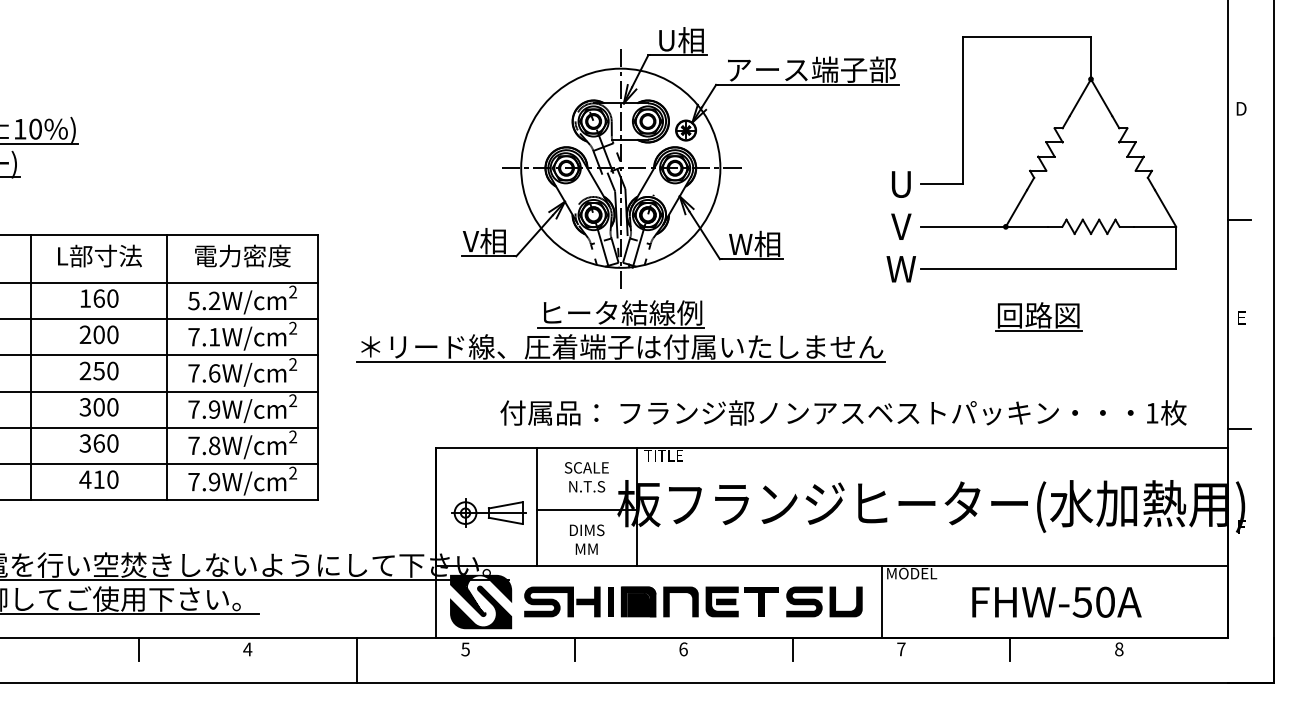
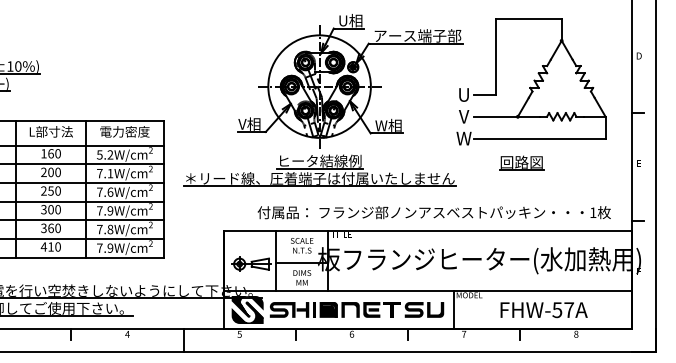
part: (1038, 315) -> (521, 162), moved
text: (1104, 603) -> (568, 310), FHW-50A -> FHW-57A

